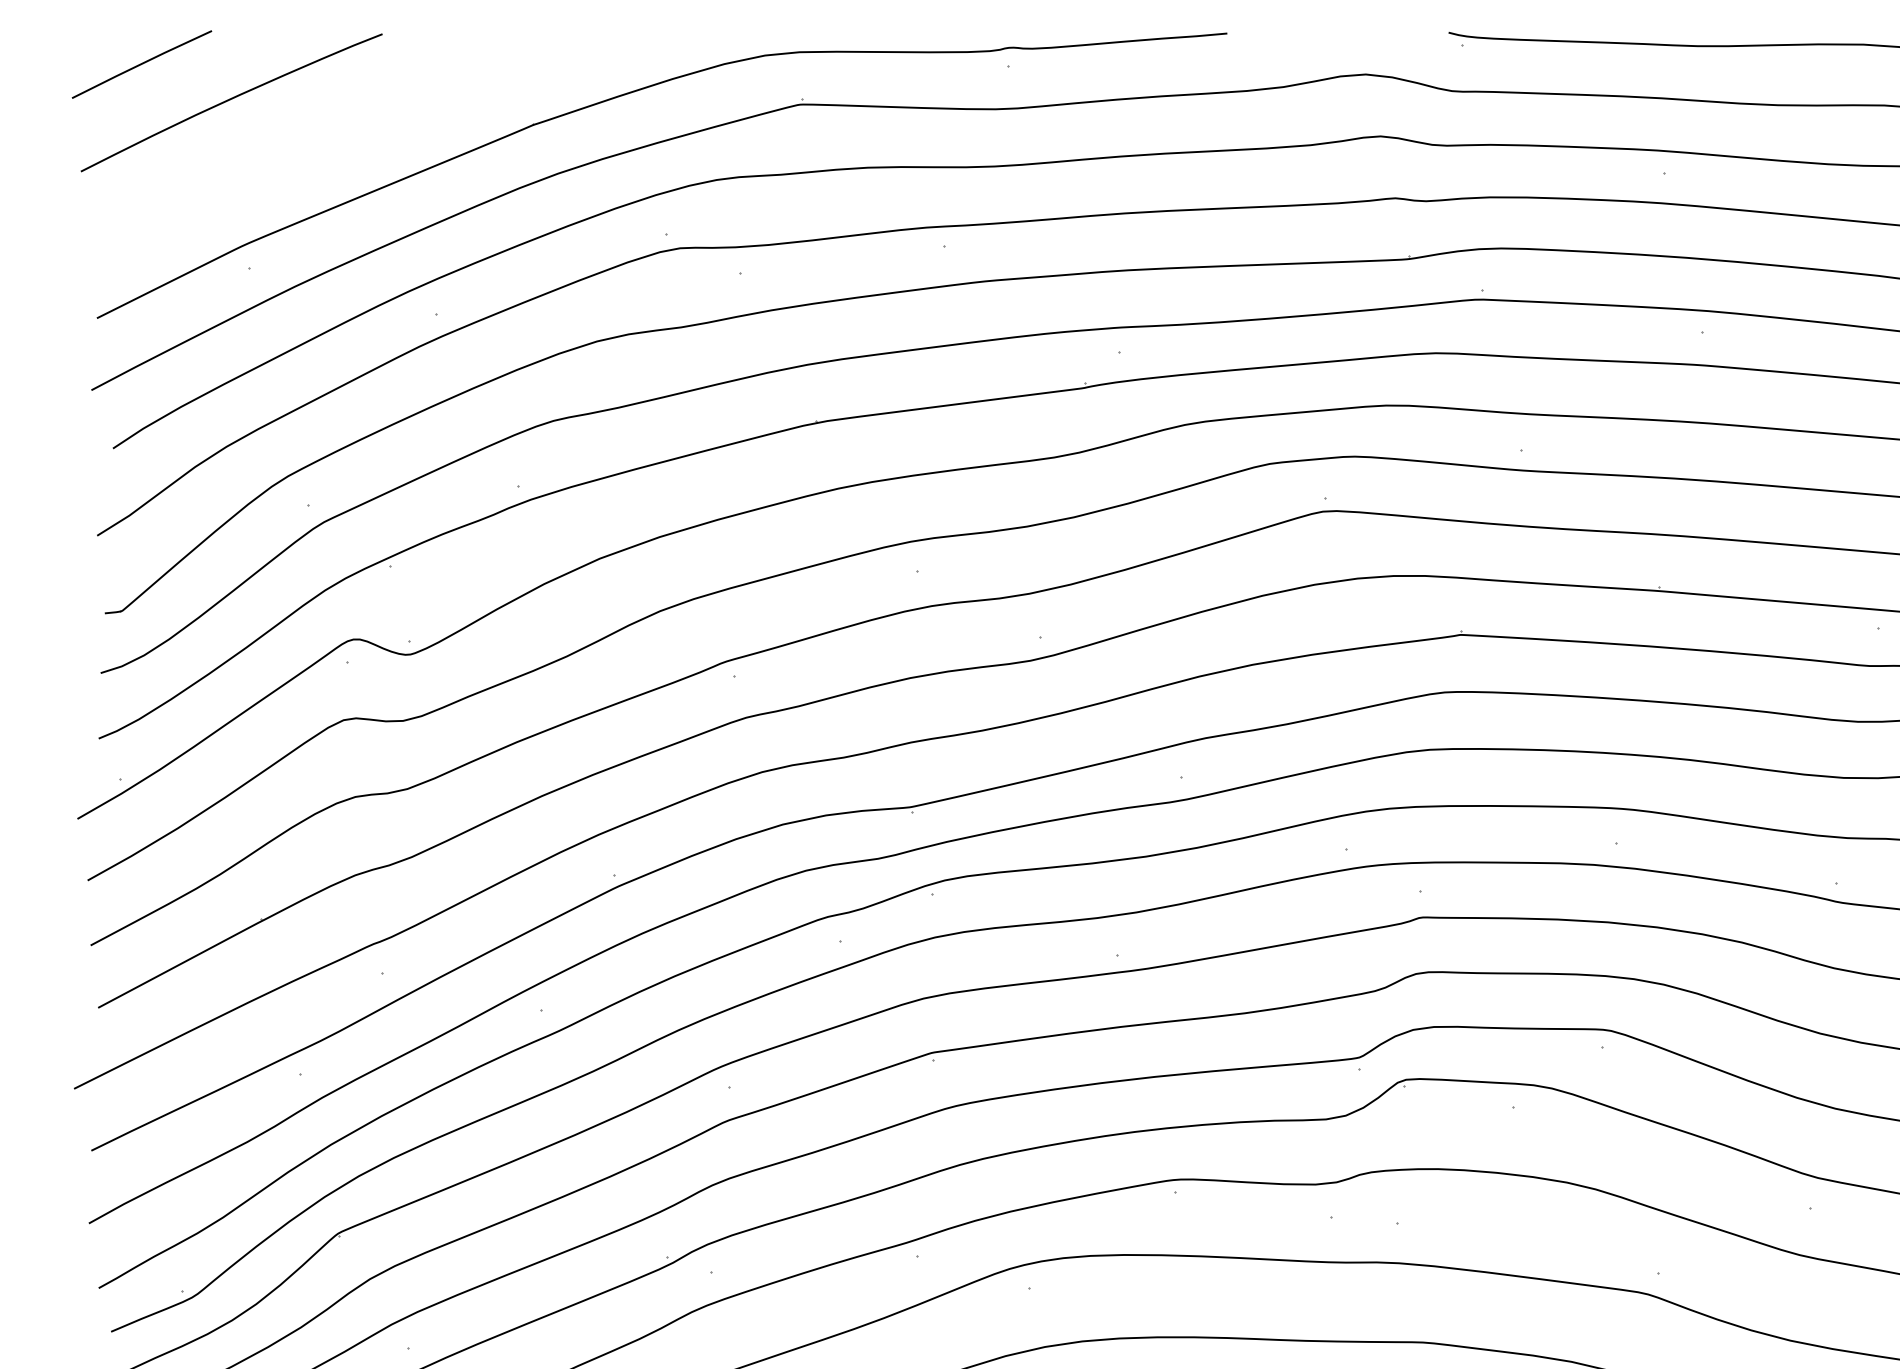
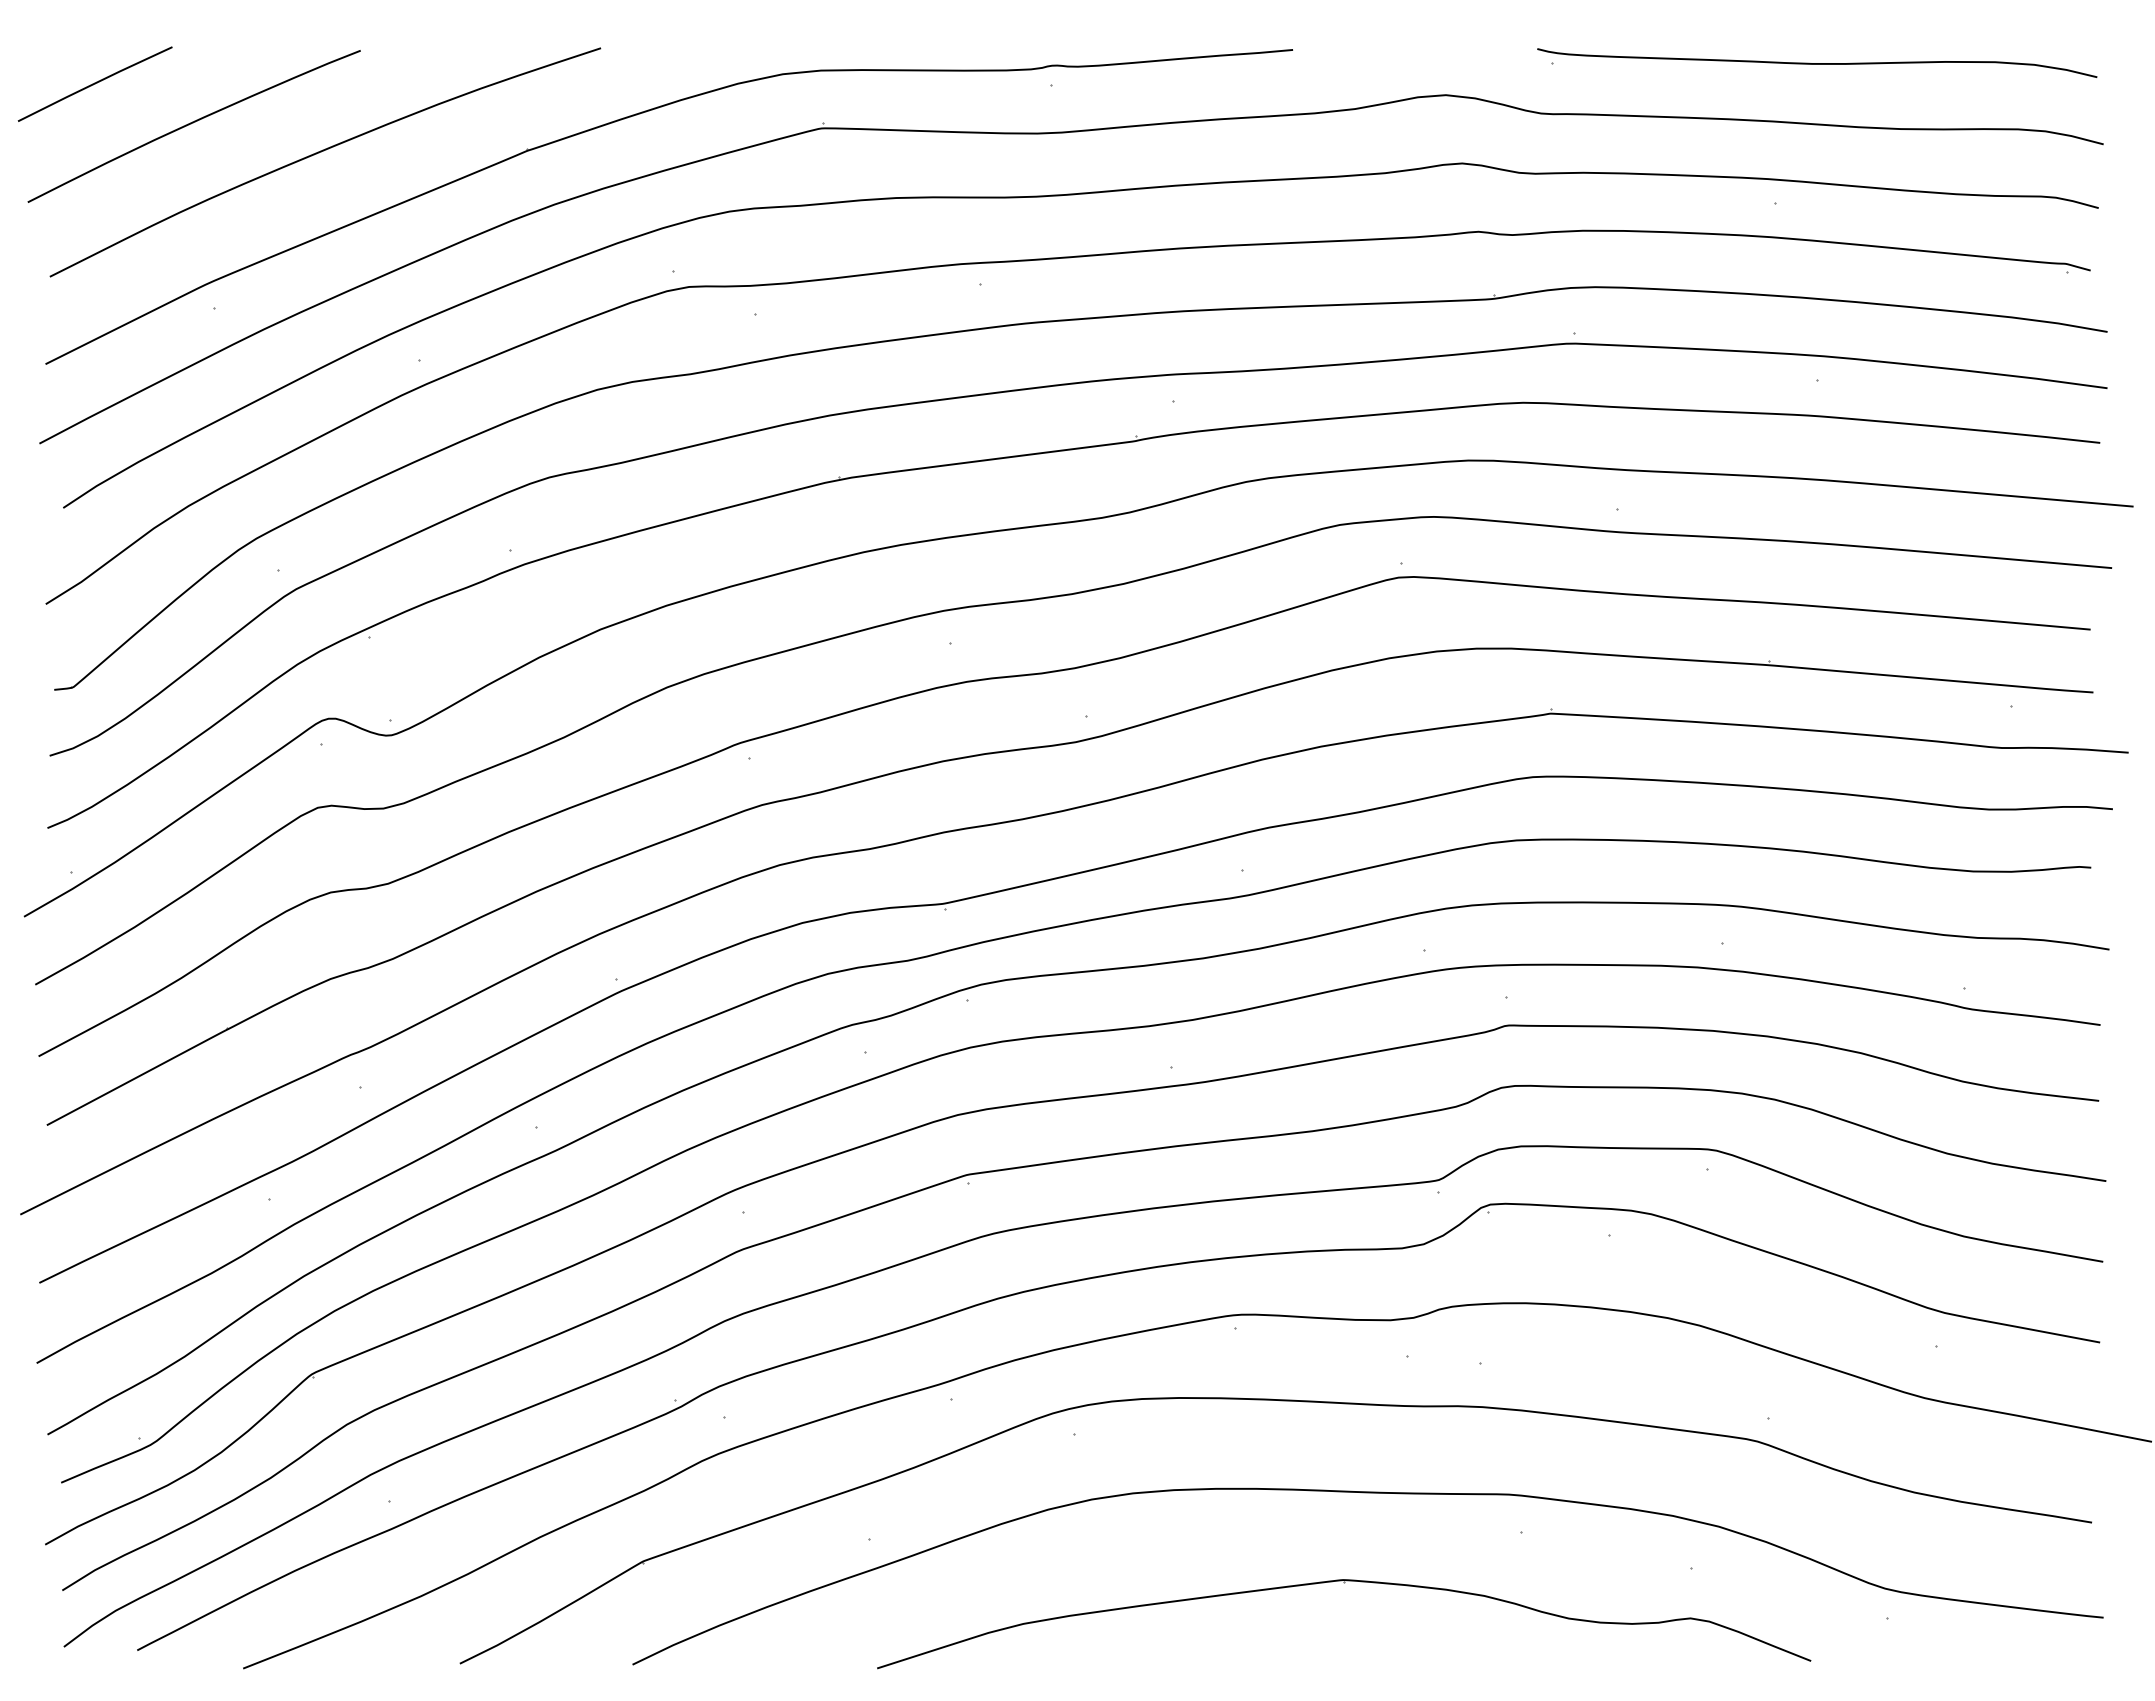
curve: (347, 126) -> (321, 152), added

